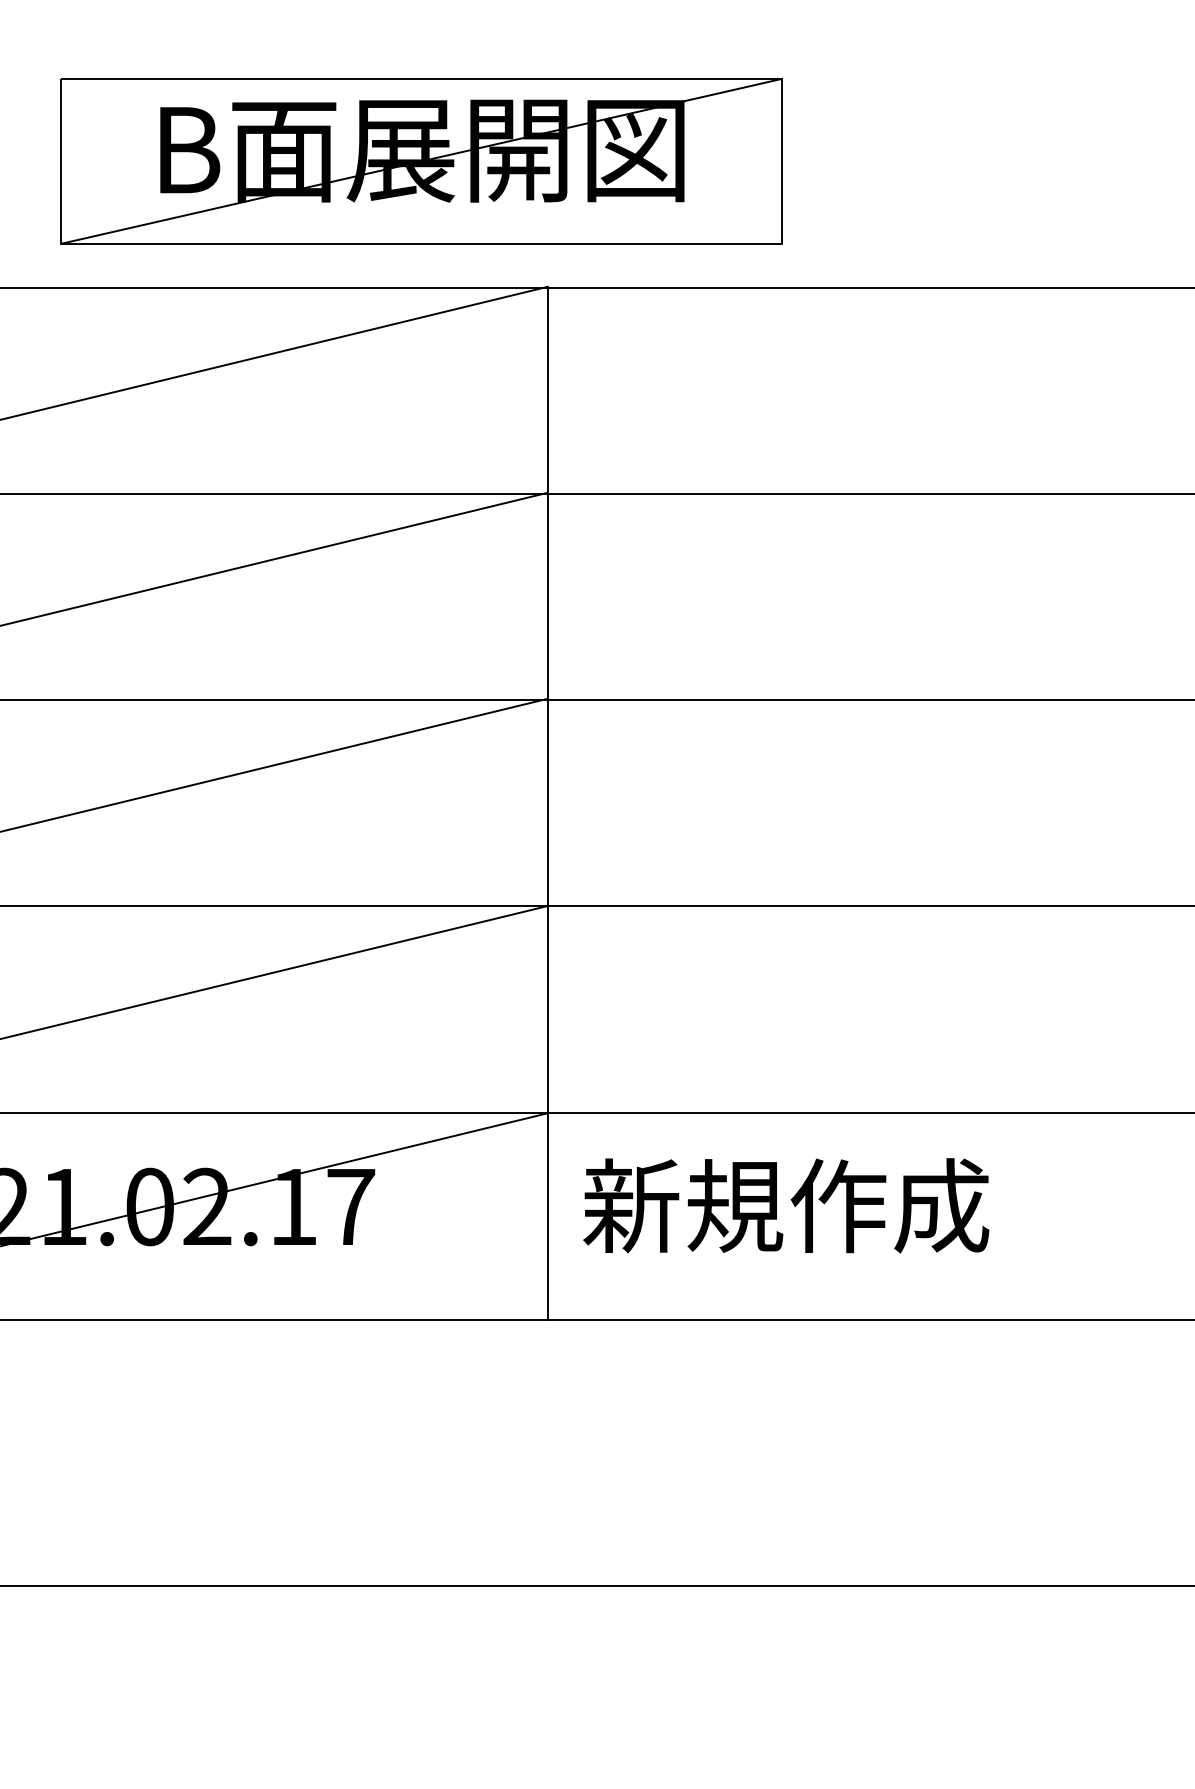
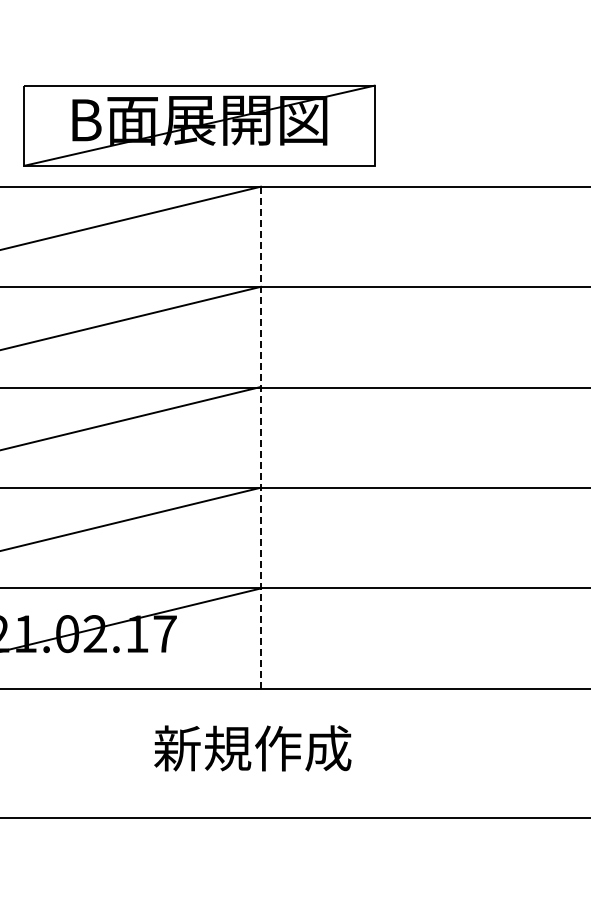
line: (547, 804) -> (260, 438), solid -> dashed
text: (785, 1205) -> (252, 748), moved

